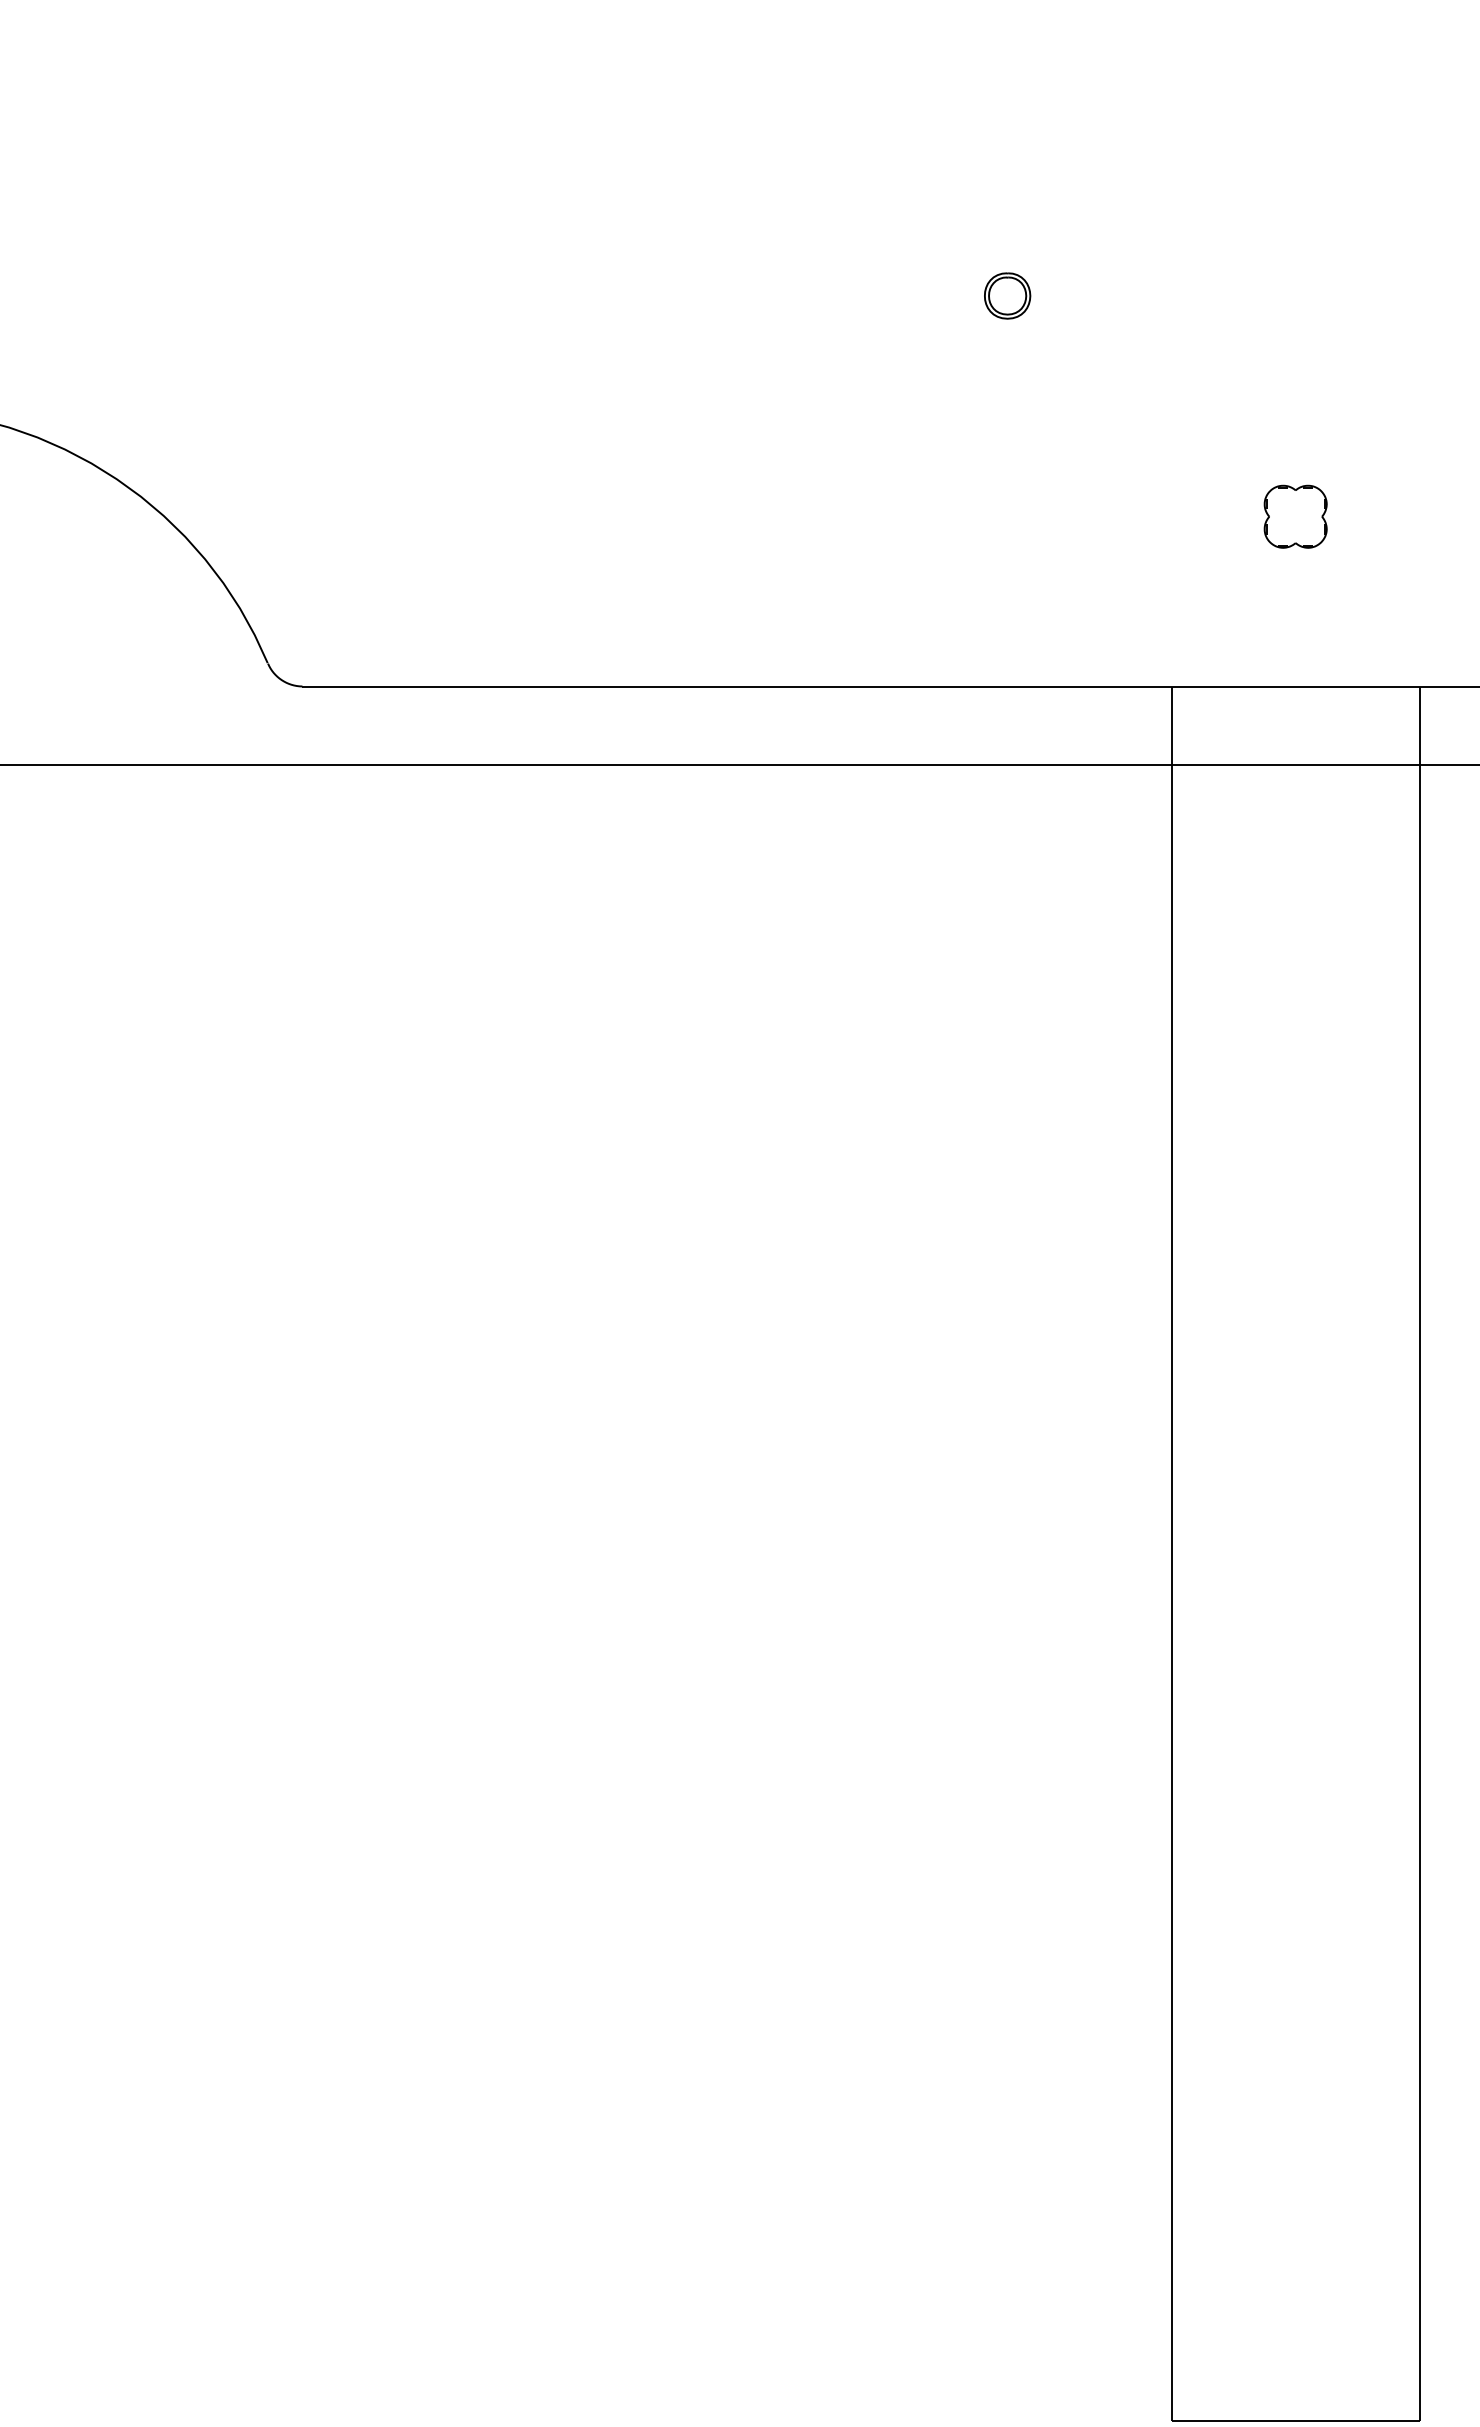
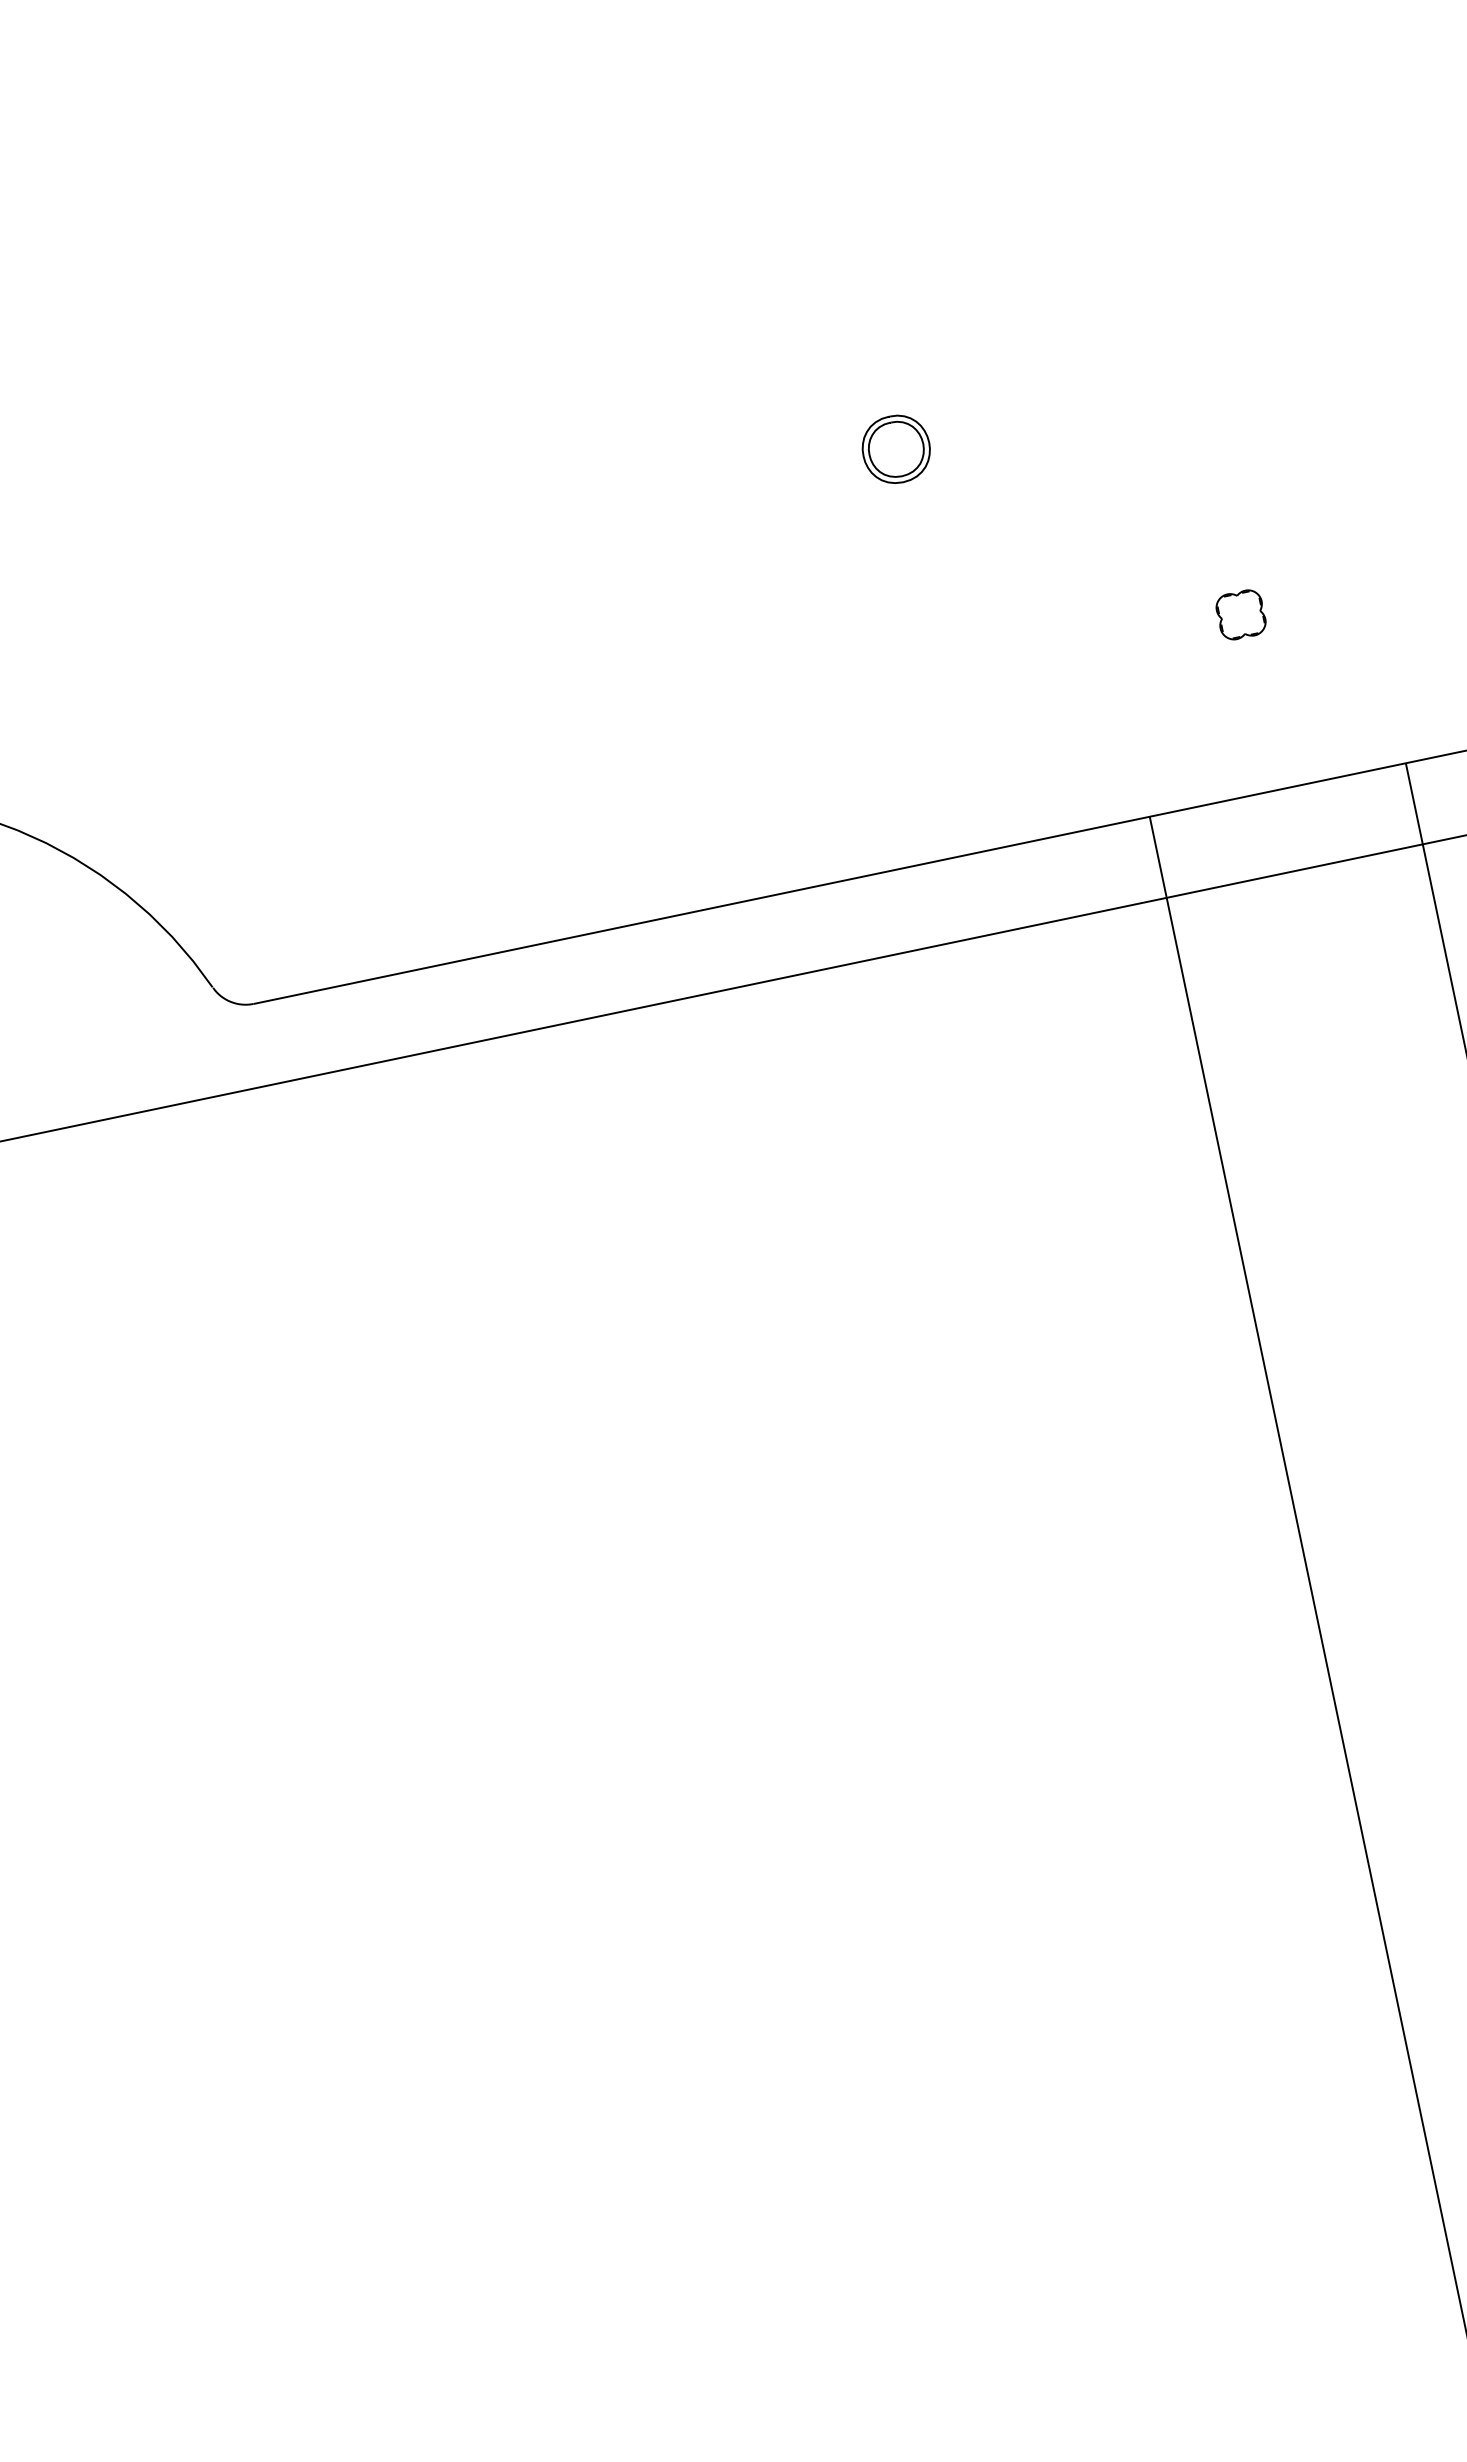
part: (1007, 295) -> (896, 448), size x1.4
part: (1295, 516) -> (1240, 614), size x0.7

